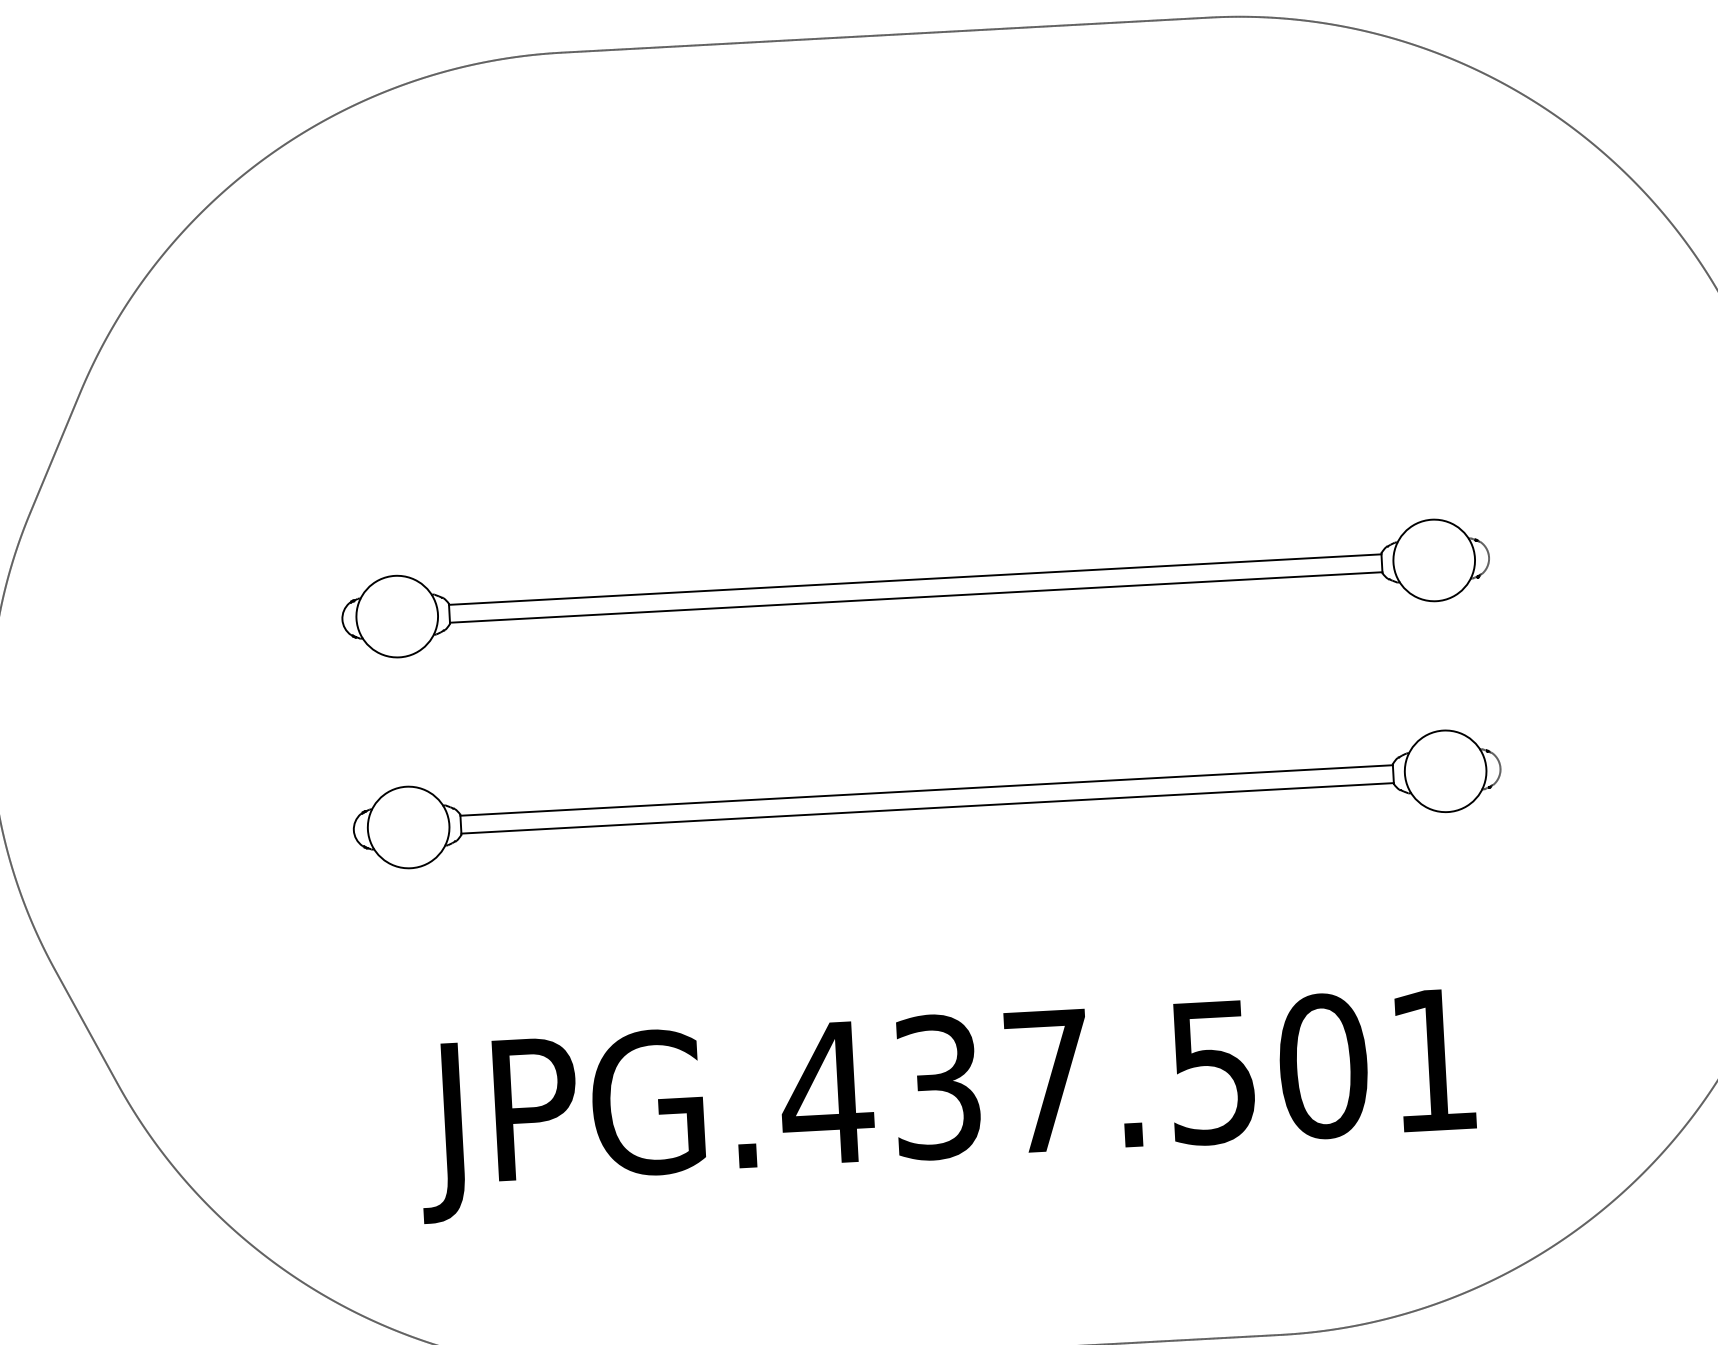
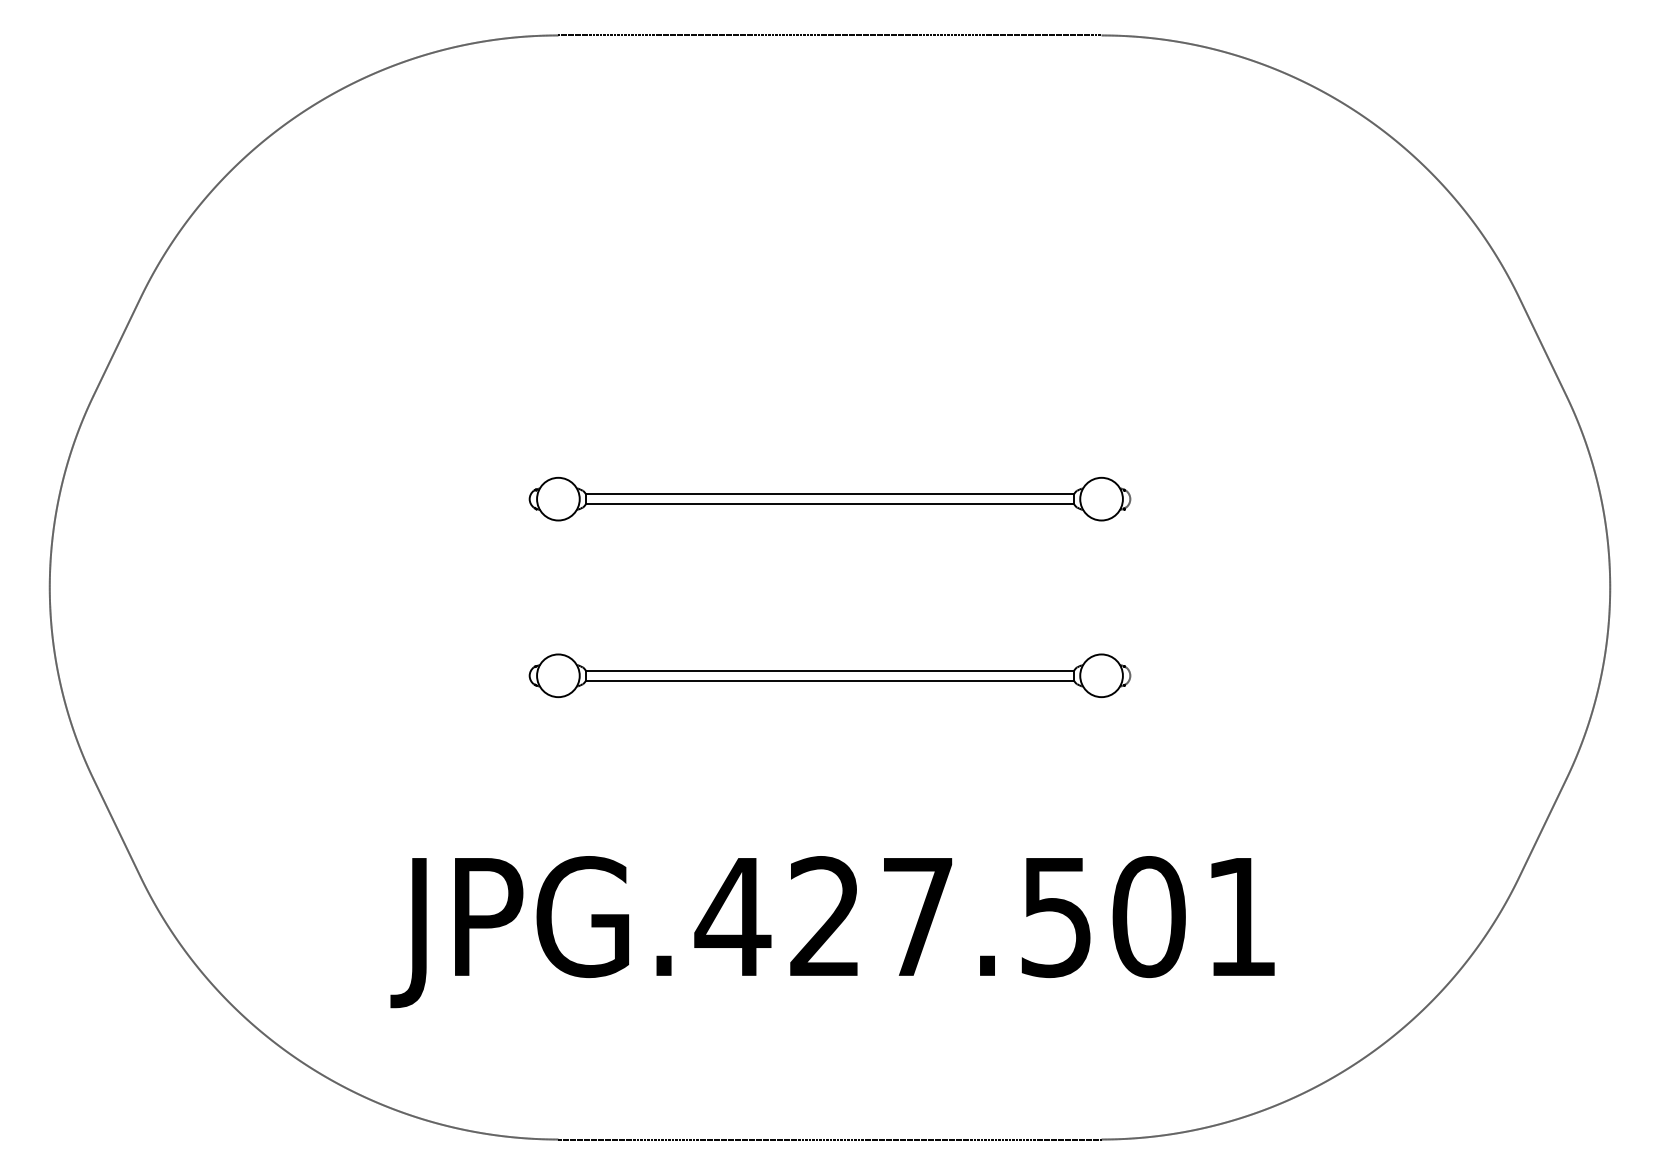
part: (915, 587) -> (829, 498), size x0.62
part: (926, 798) -> (829, 675), size x0.62
text: (937, 1087) -> (825, 917), JPG.437.501 -> JPG.427.501

